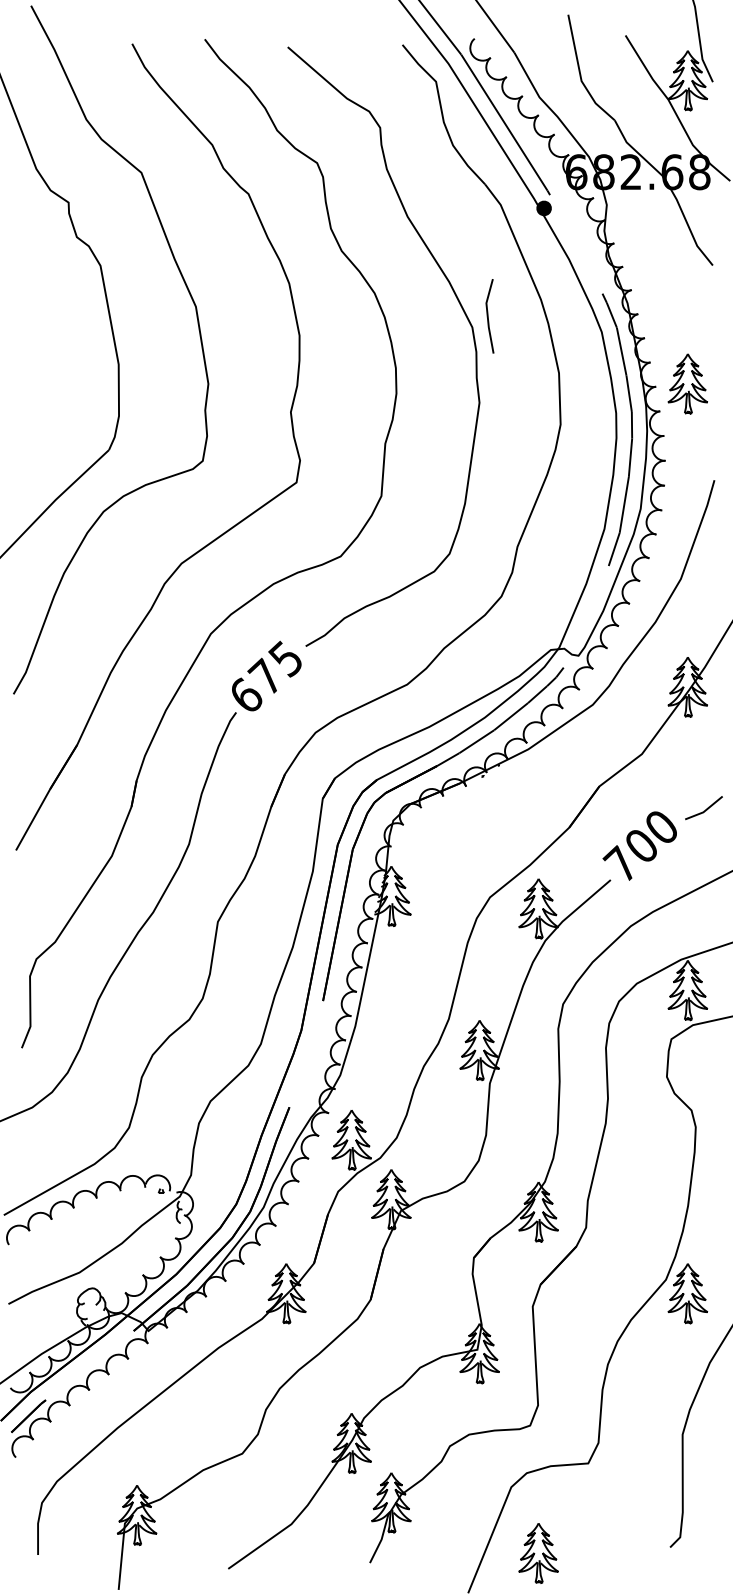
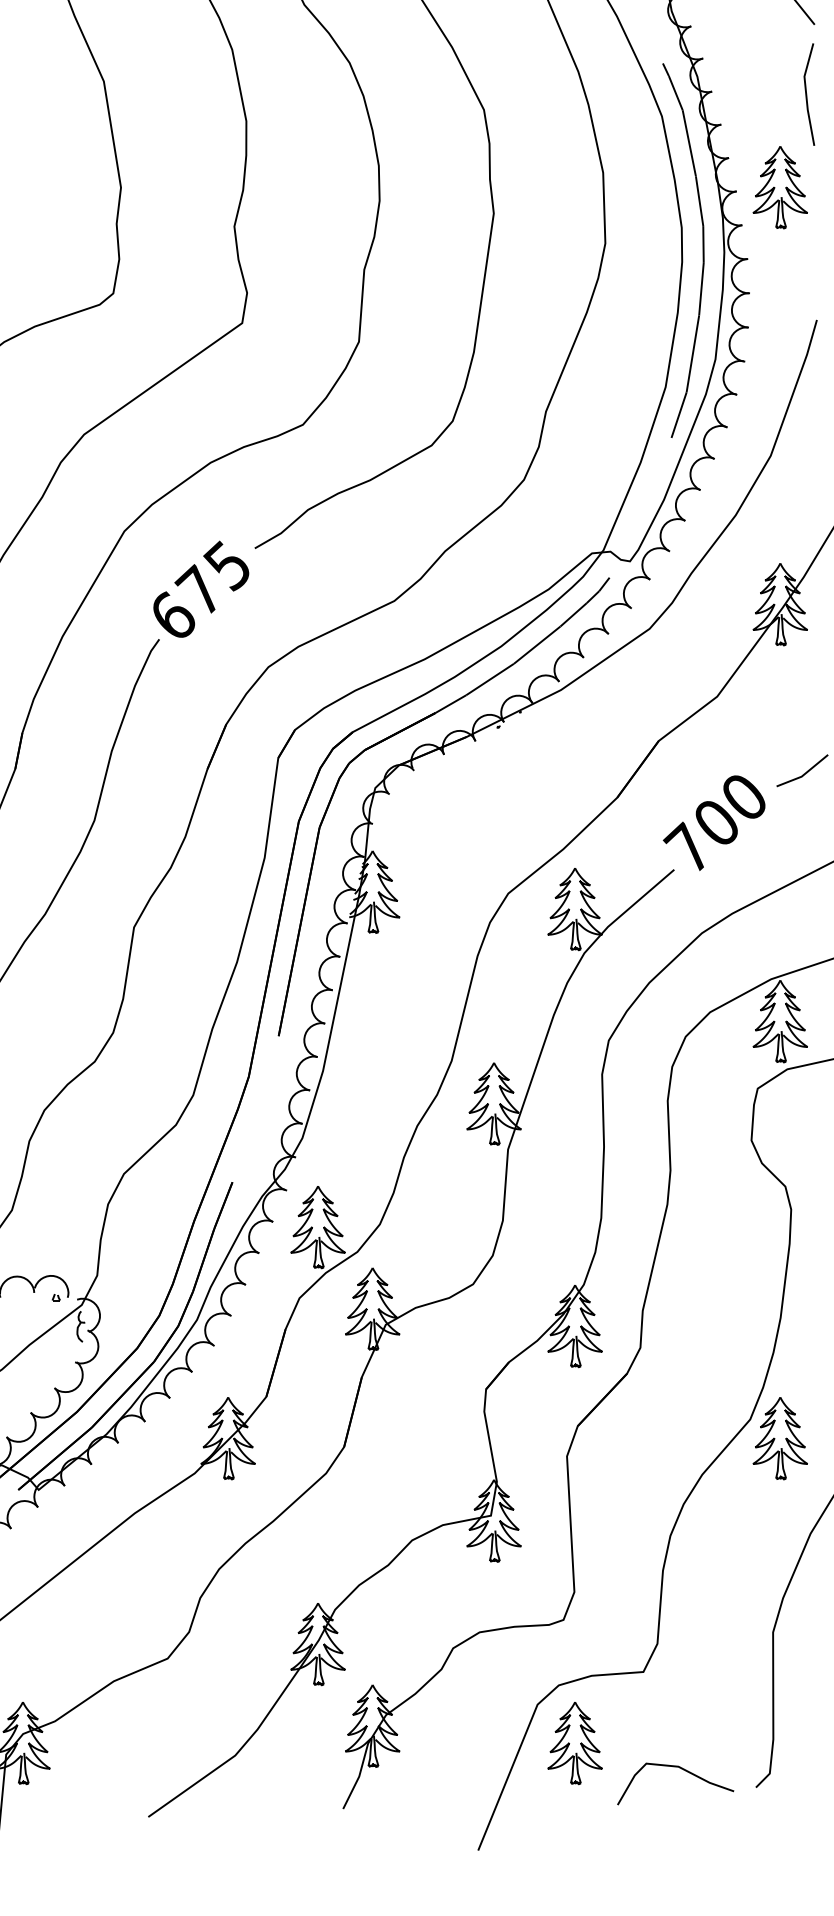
line: (488, 316) -> (807, 94), moved
curve: (615, 1534) -> (680, 1769), added
part: (538, 1553) -> (574, 1743), moved

